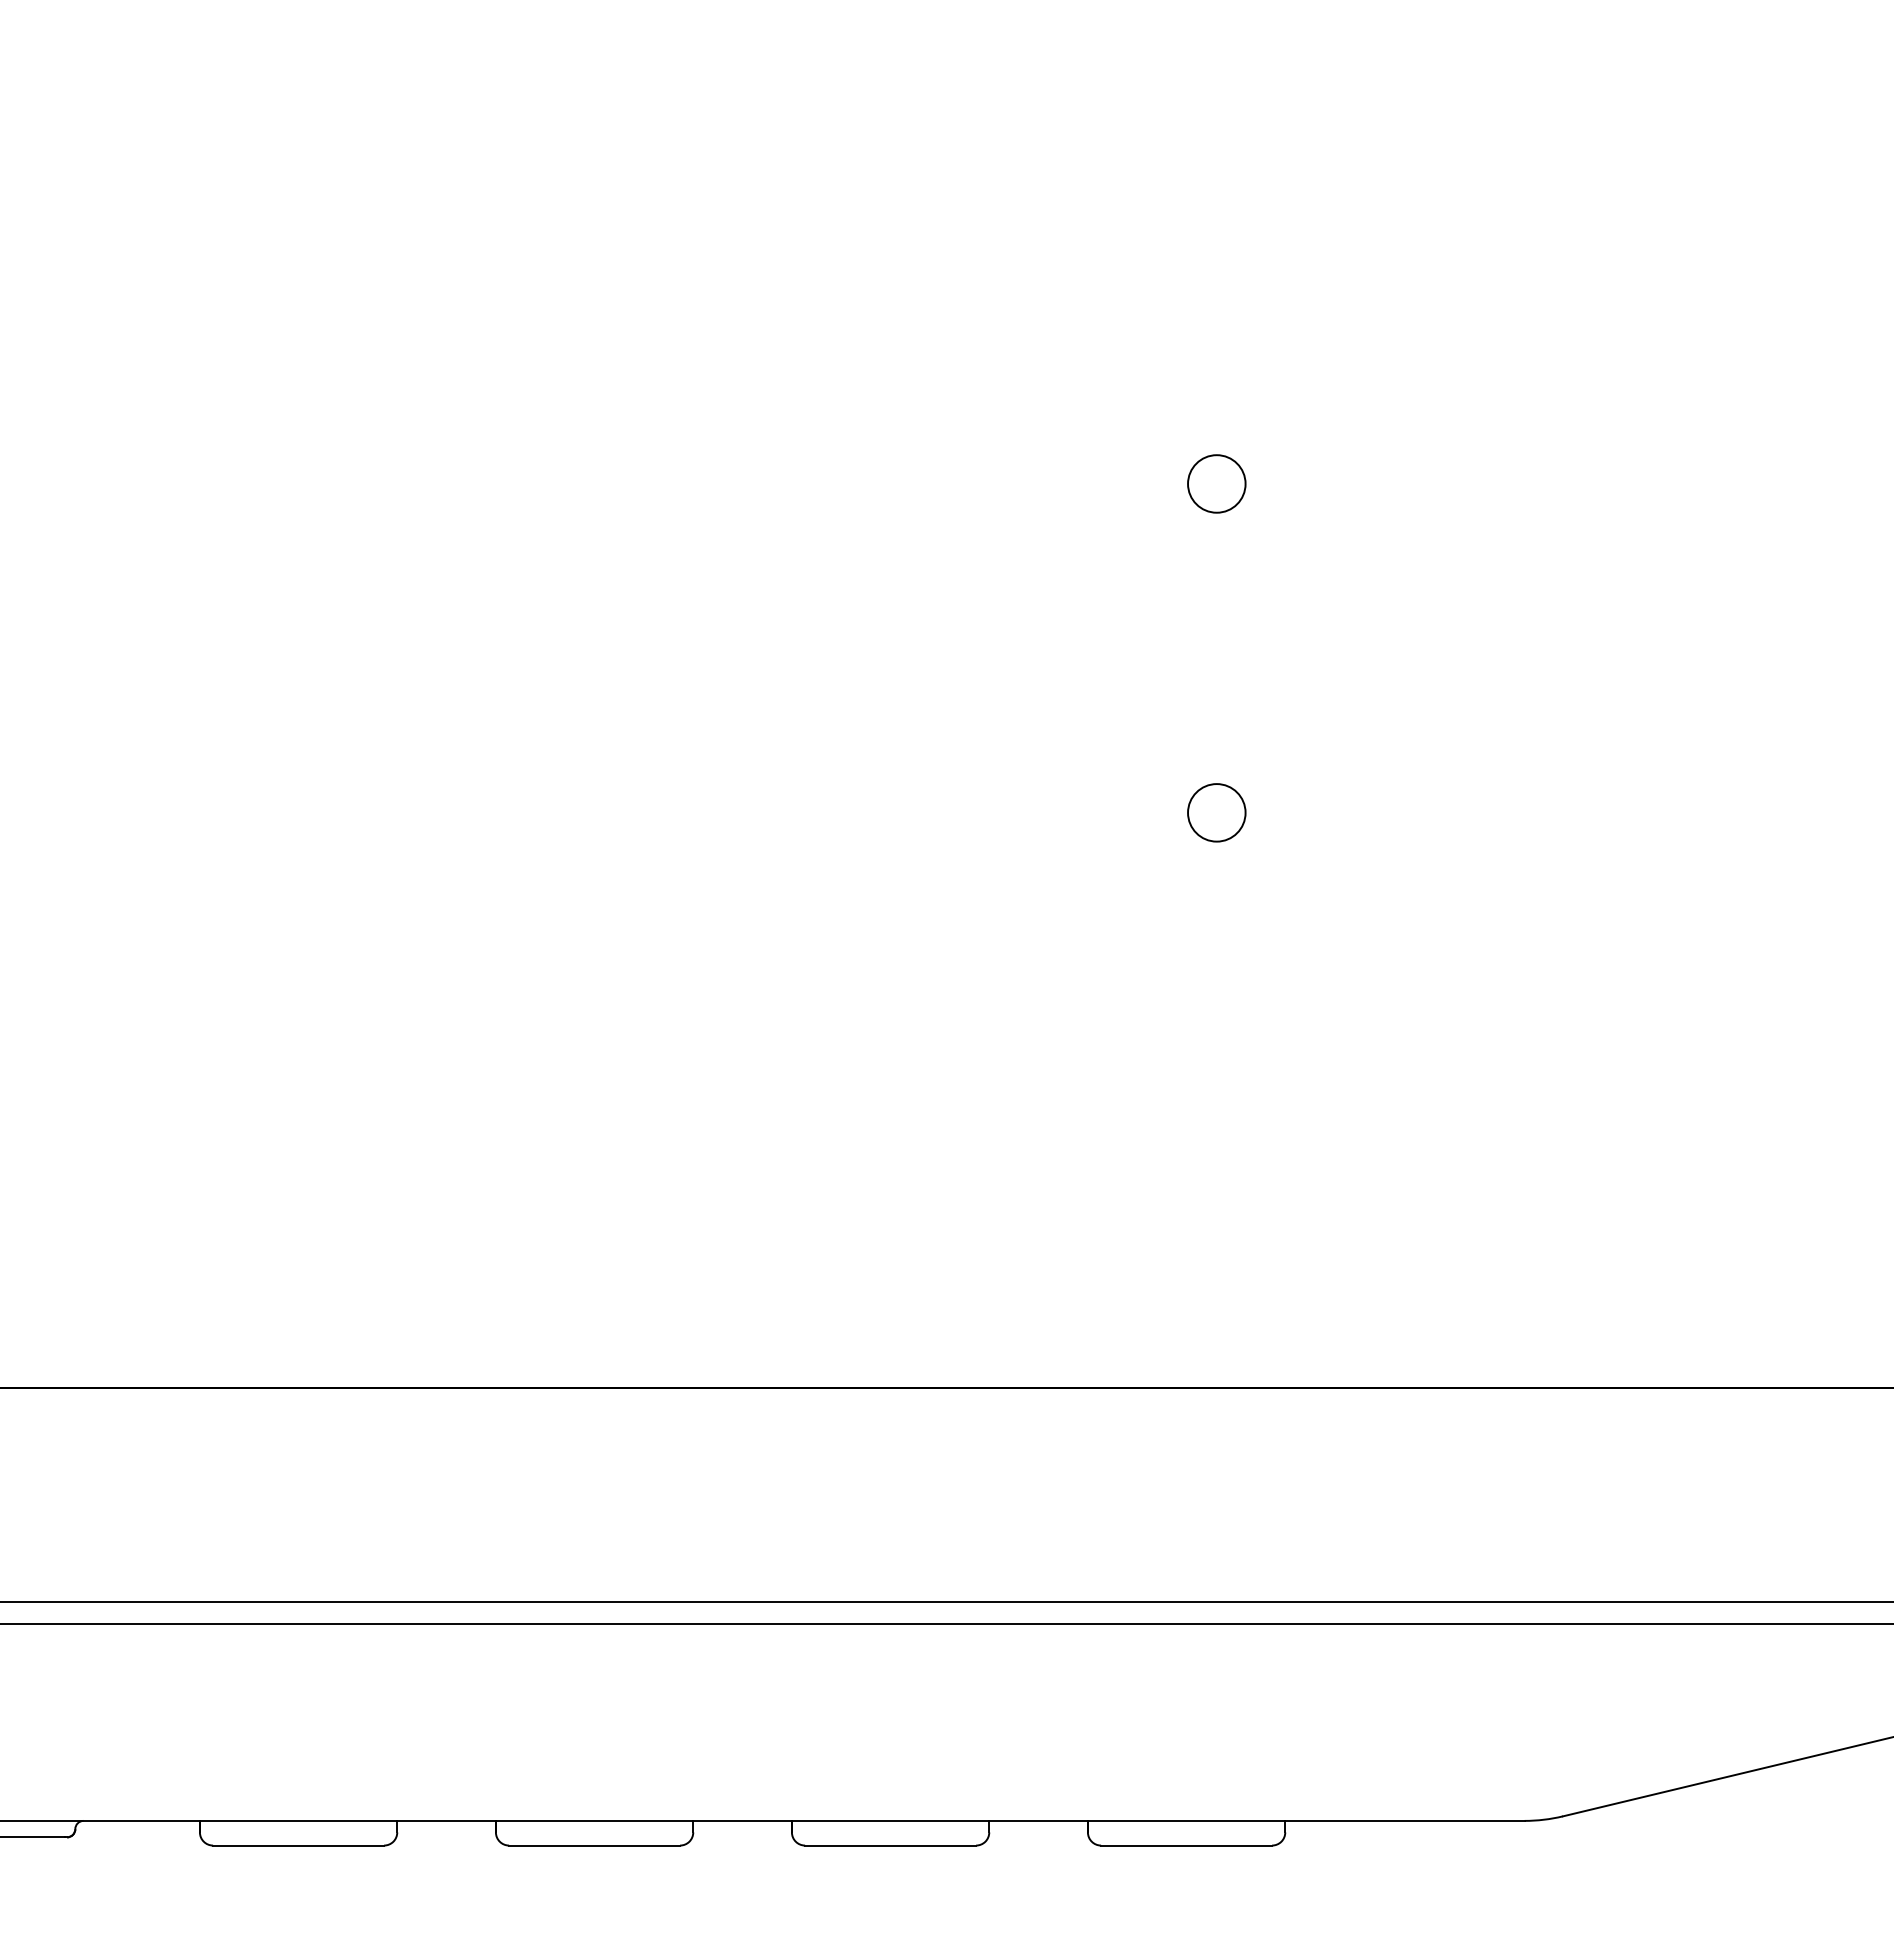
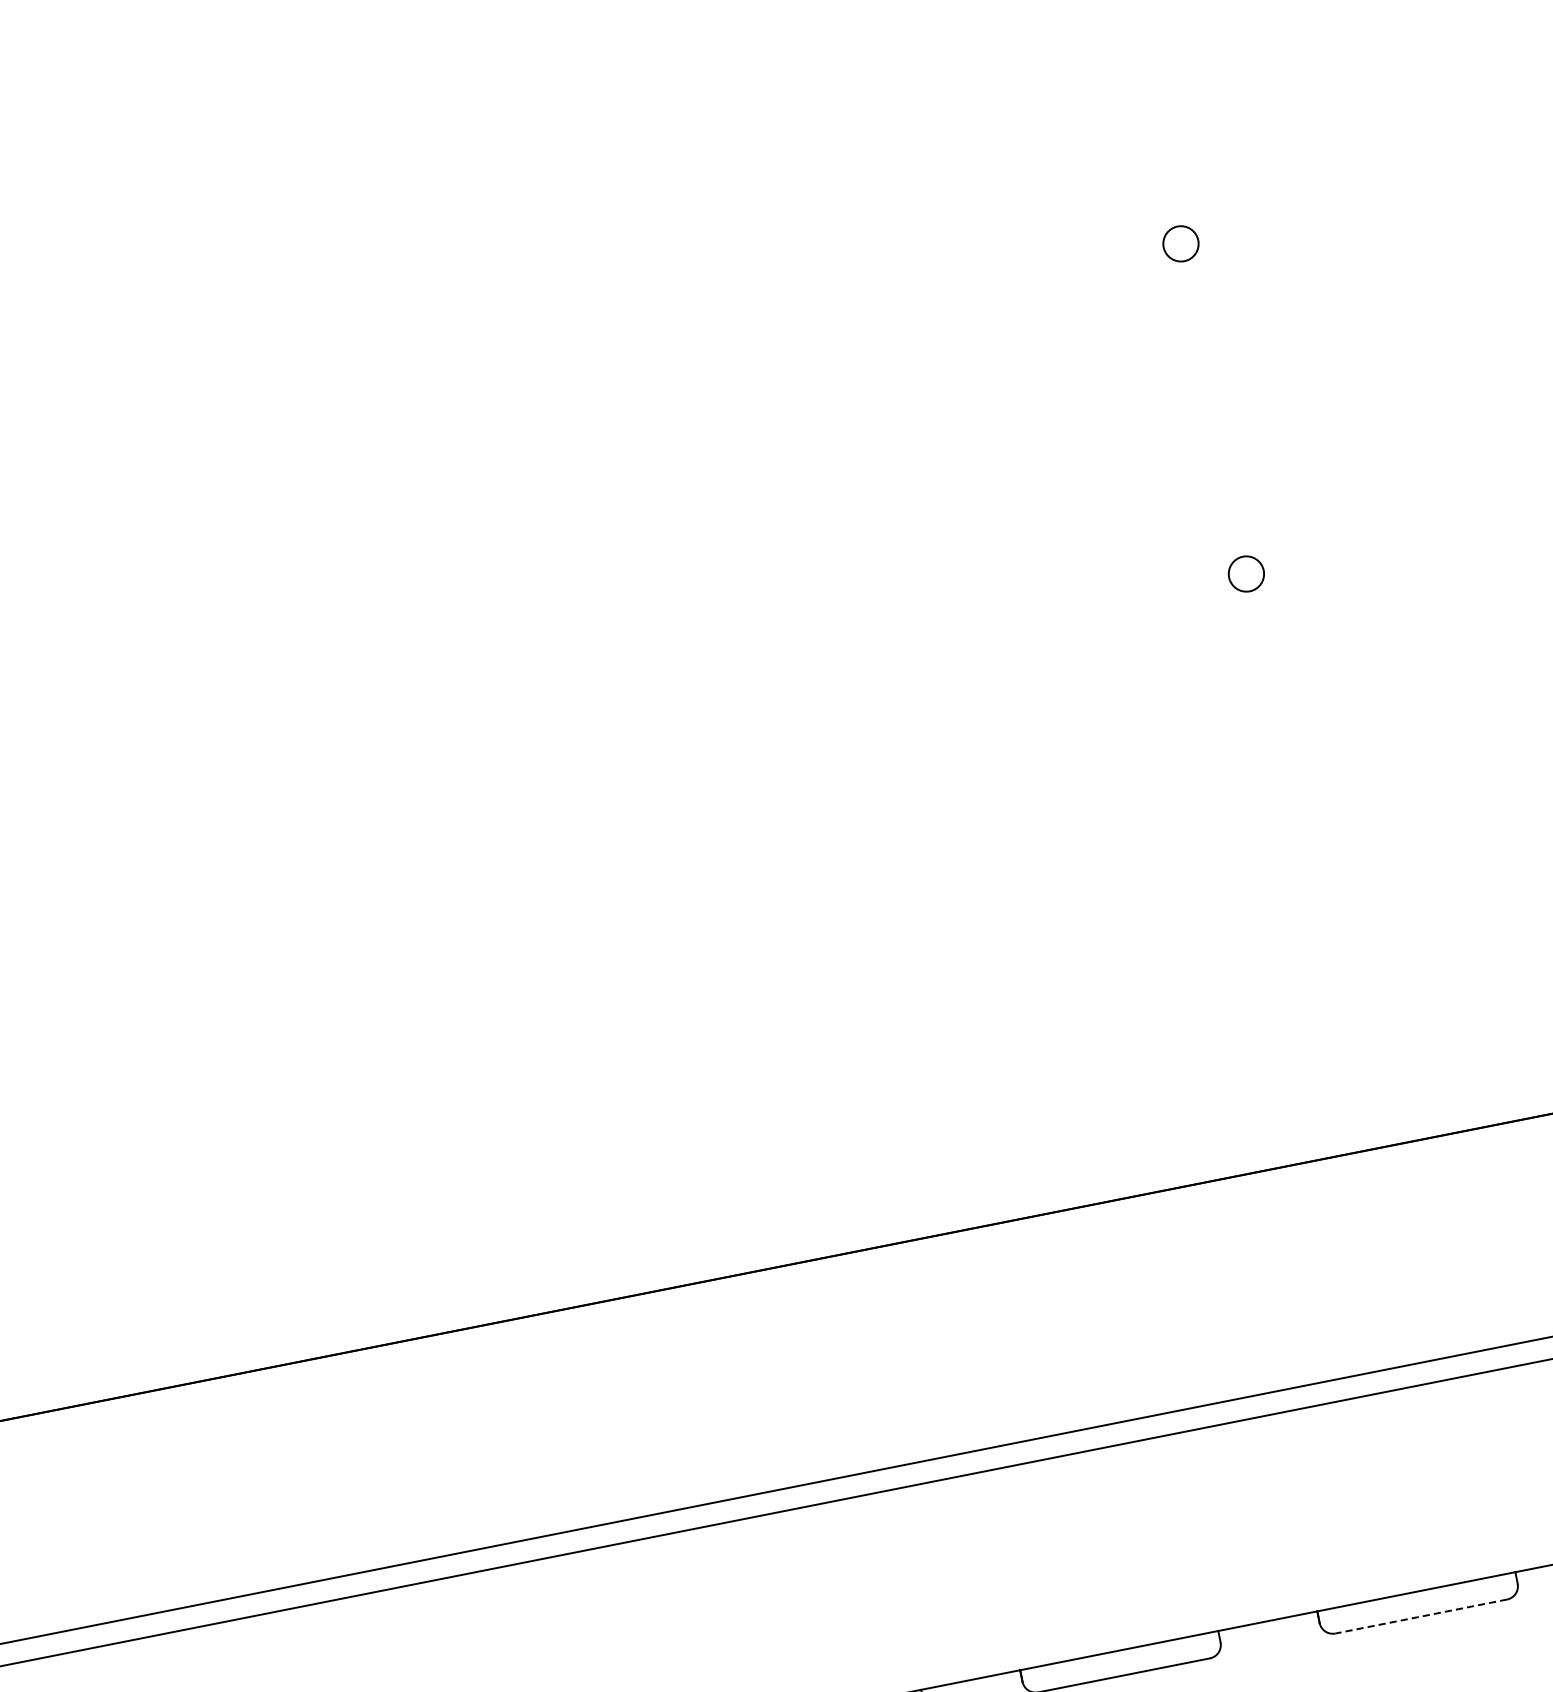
circle: (1216, 483) -> (1180, 243), size x0.6
circle: (1216, 812) -> (1245, 573), size x0.6
line: (1186, 1845) -> (1421, 1616), solid -> dashed

